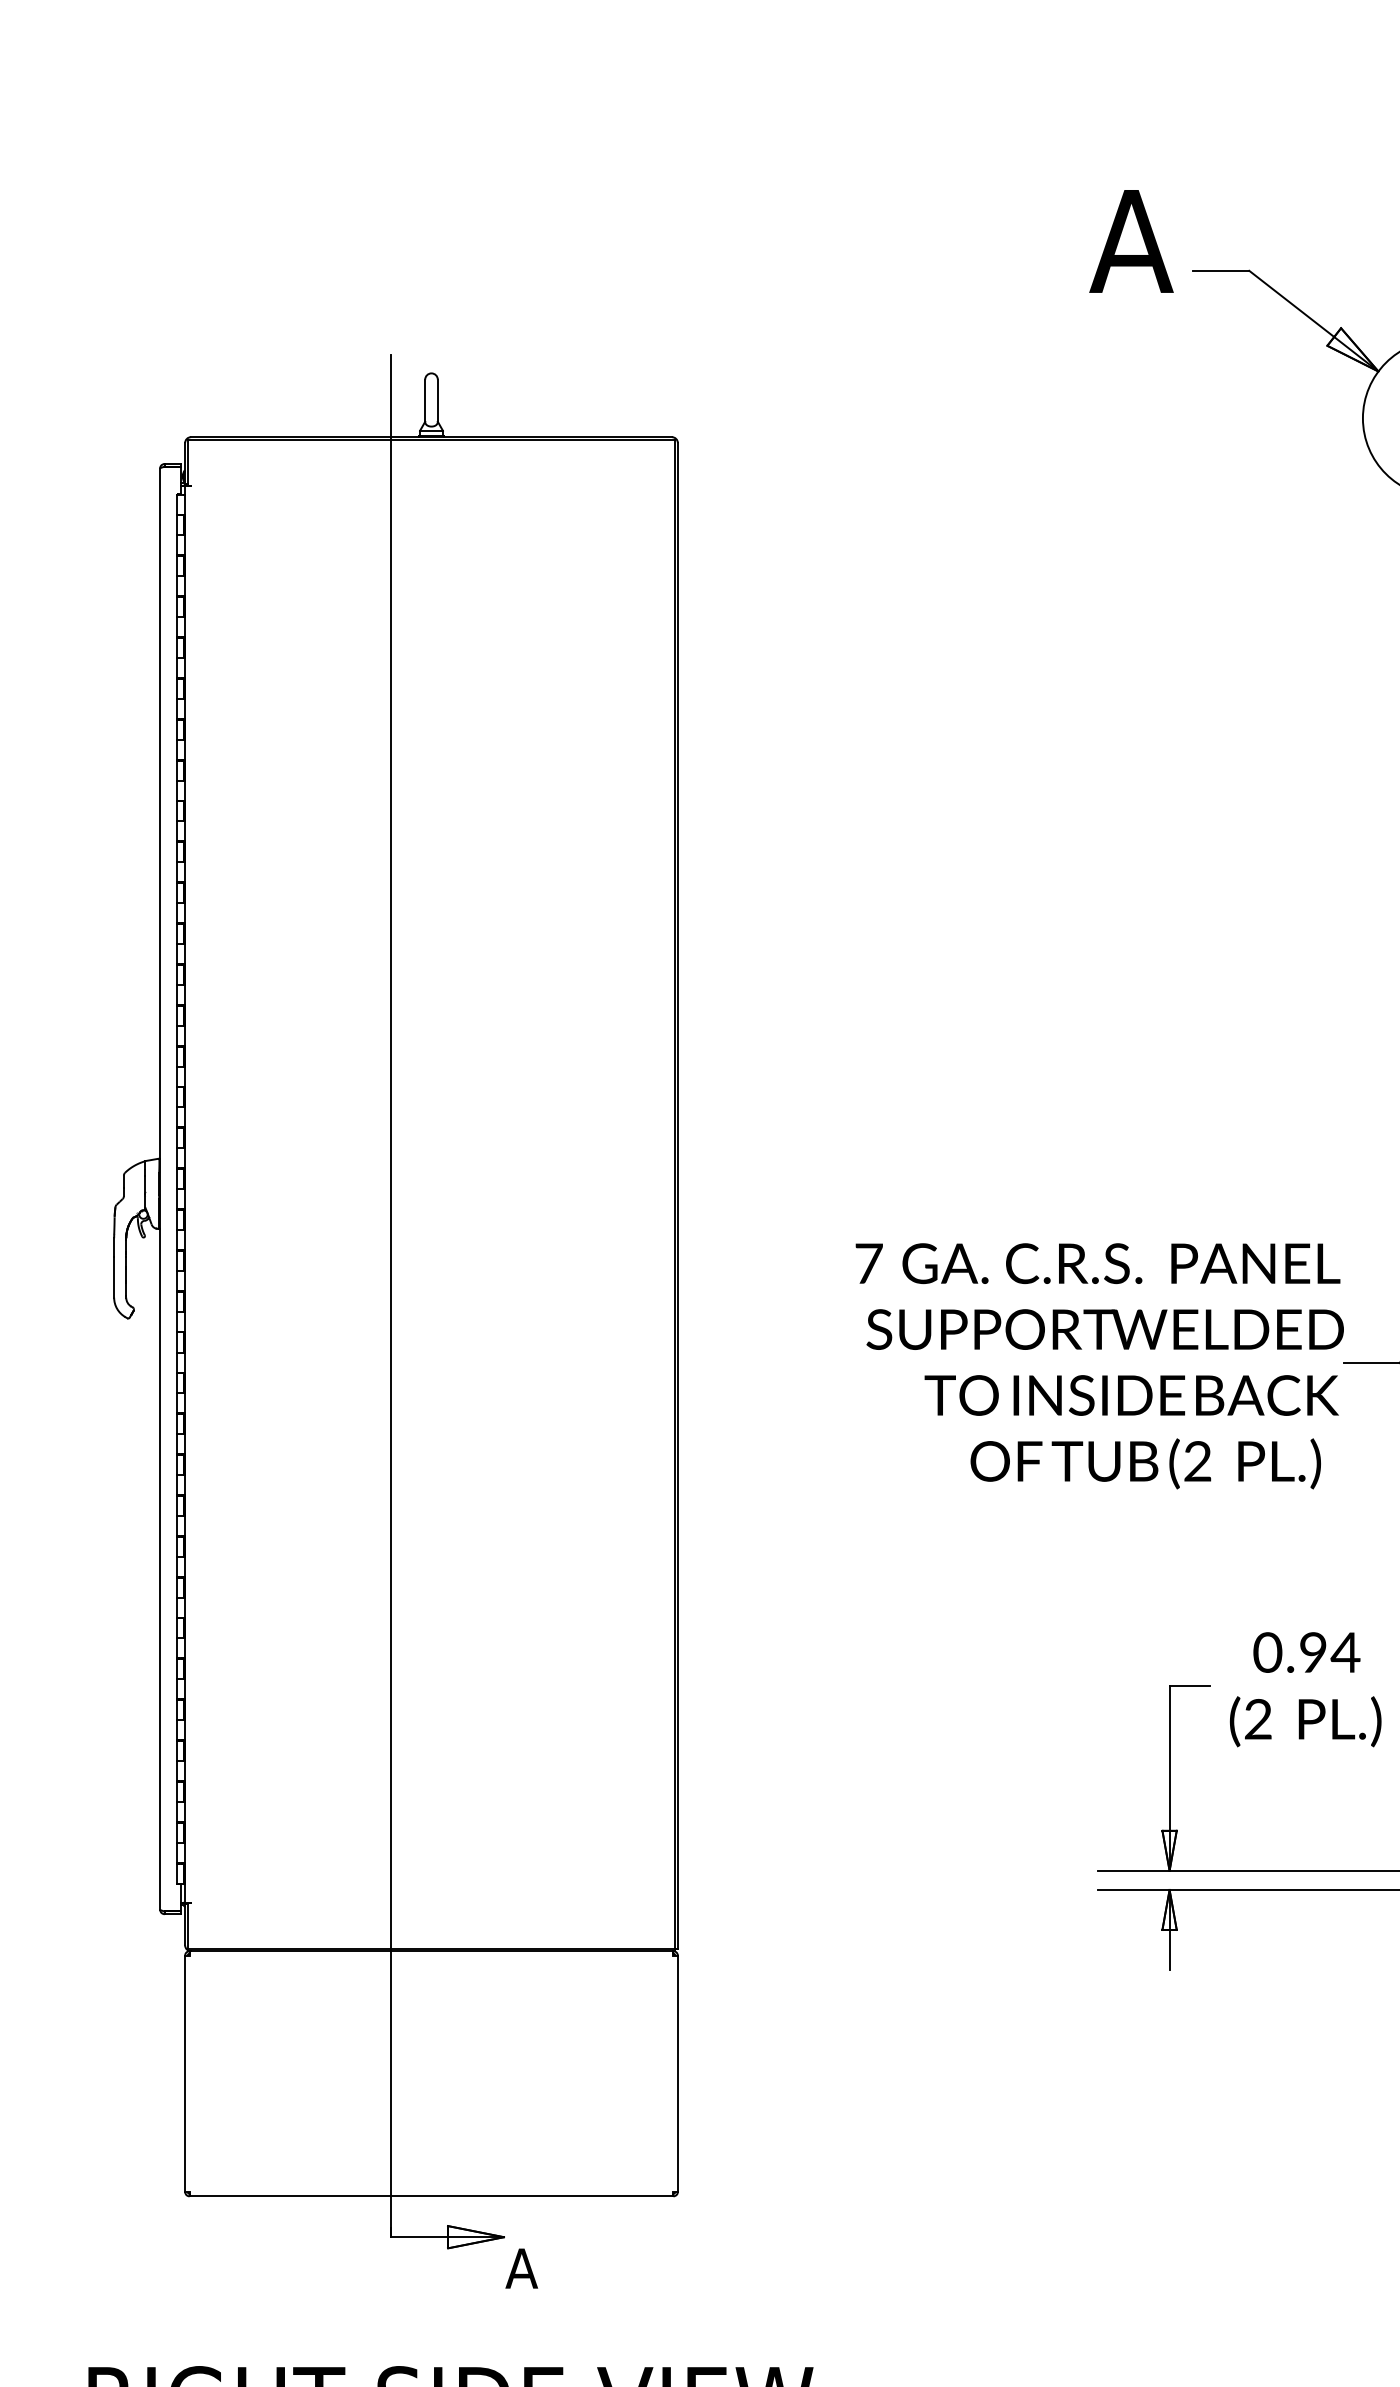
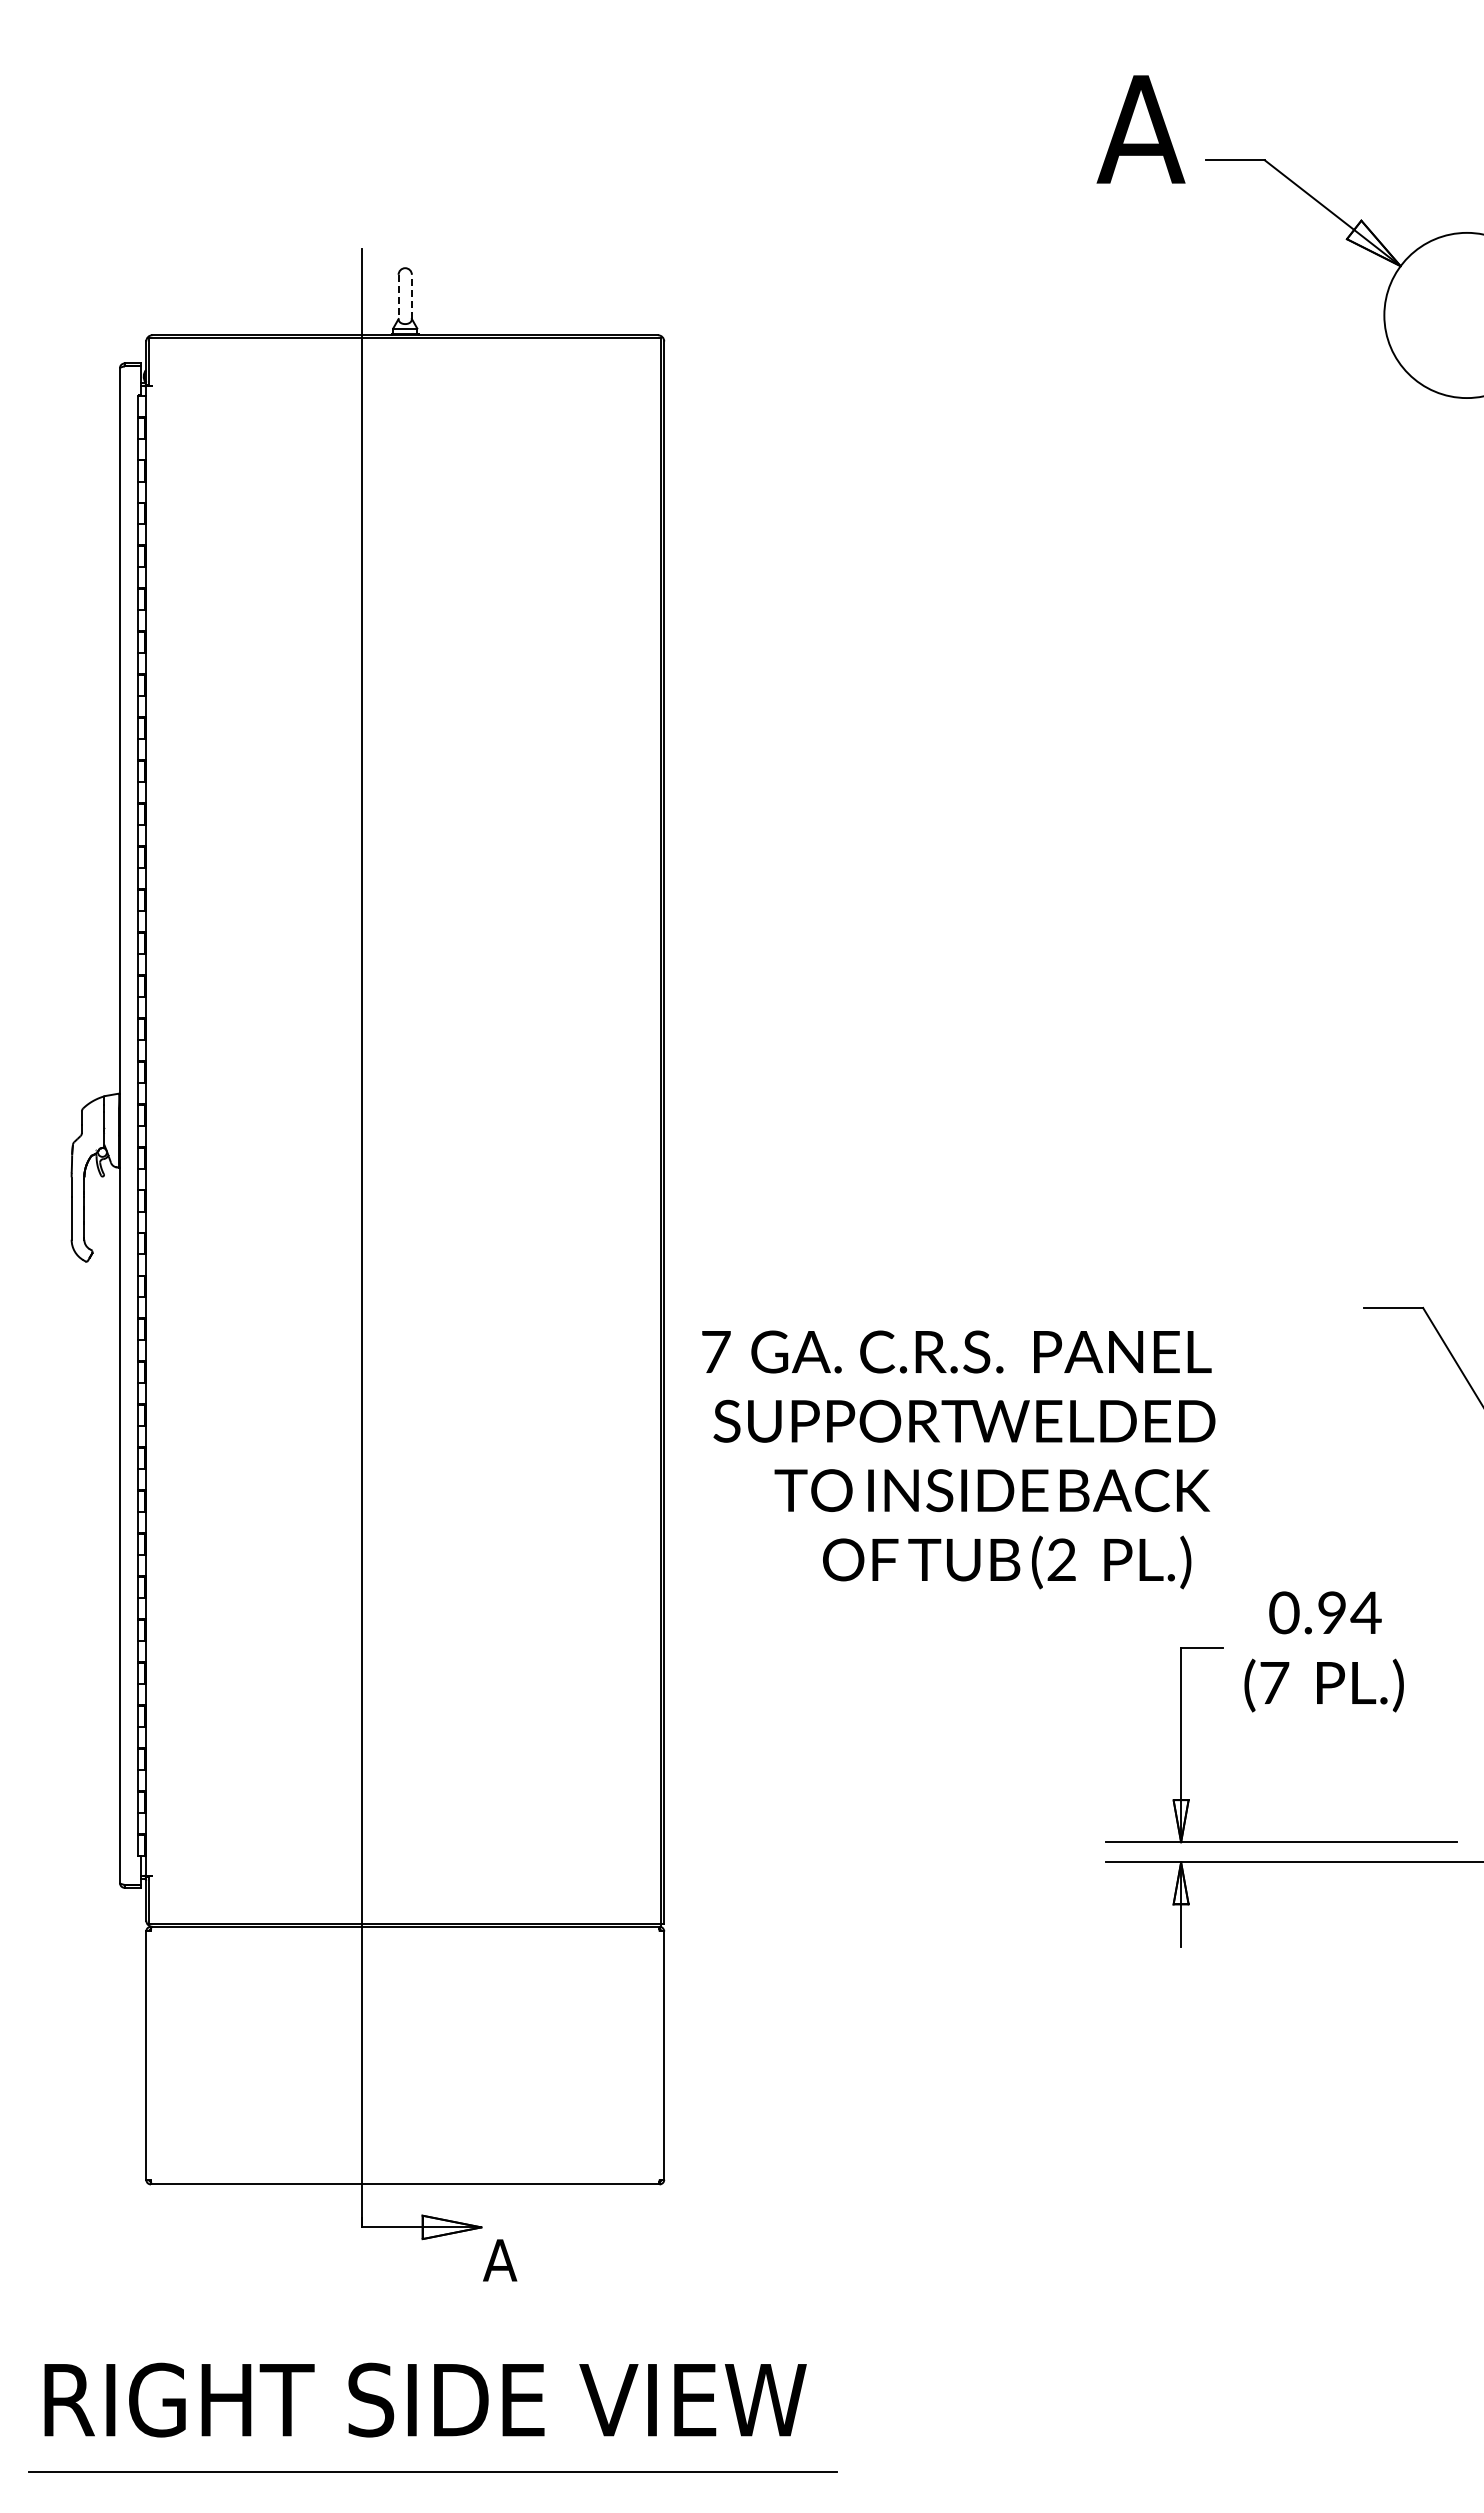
line: (437, 400) -> (411, 296), solid -> dashed
line: (425, 401) -> (398, 297), solid -> dashed
text: (1099, 1365) -> (958, 1459), moved
text: (1258, 1718) -> (1274, 1682), (2 -> (7

